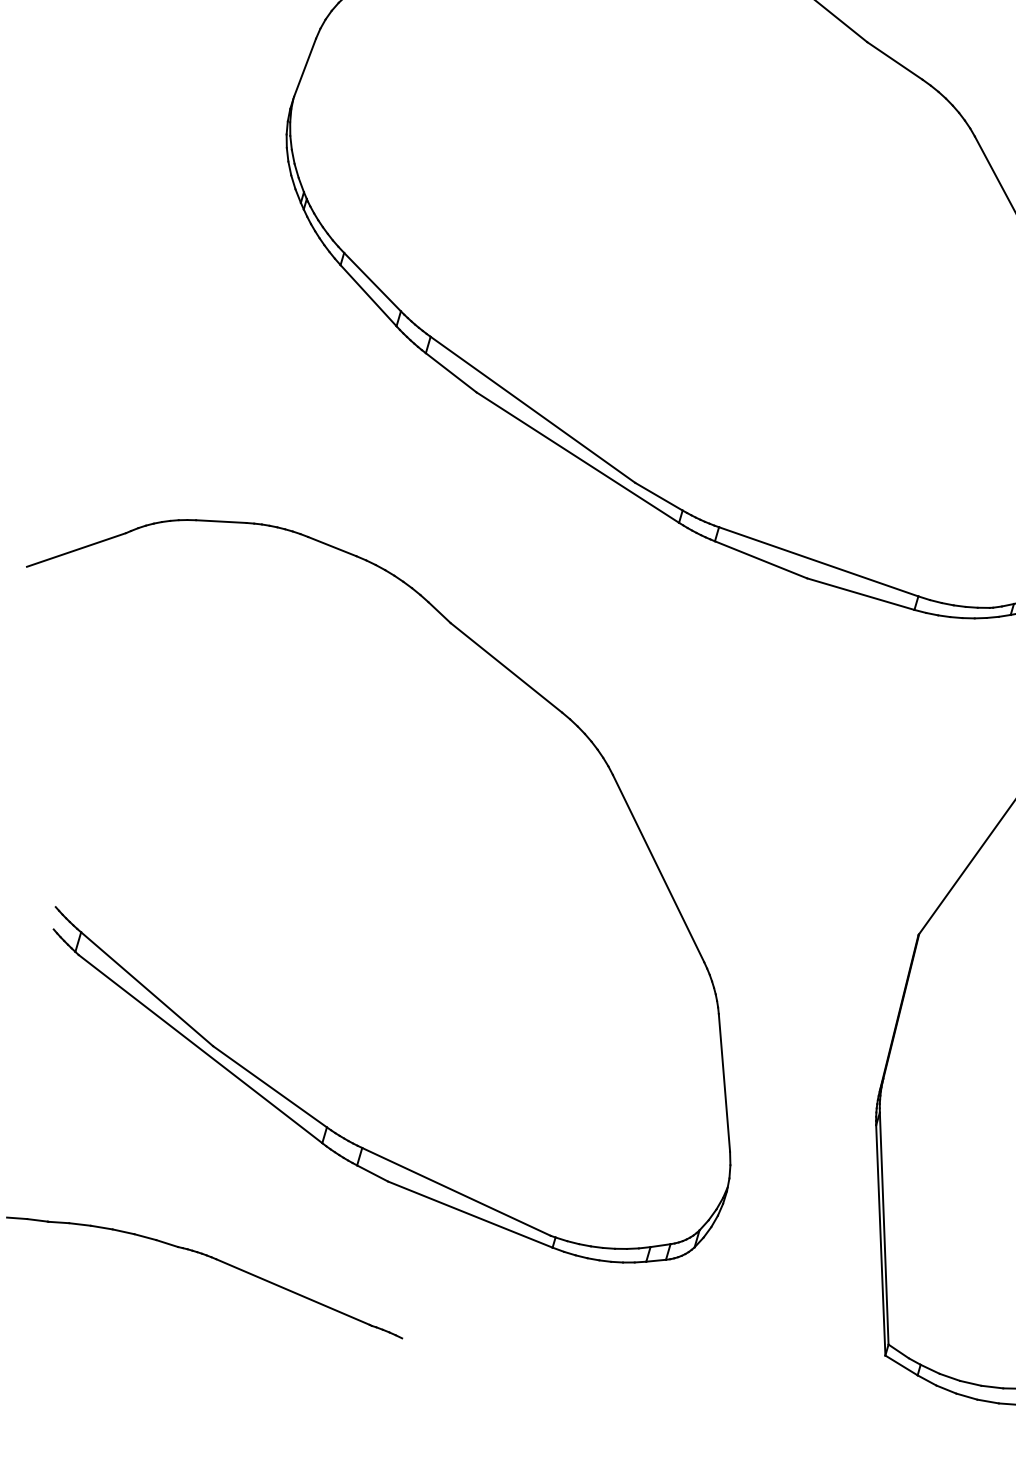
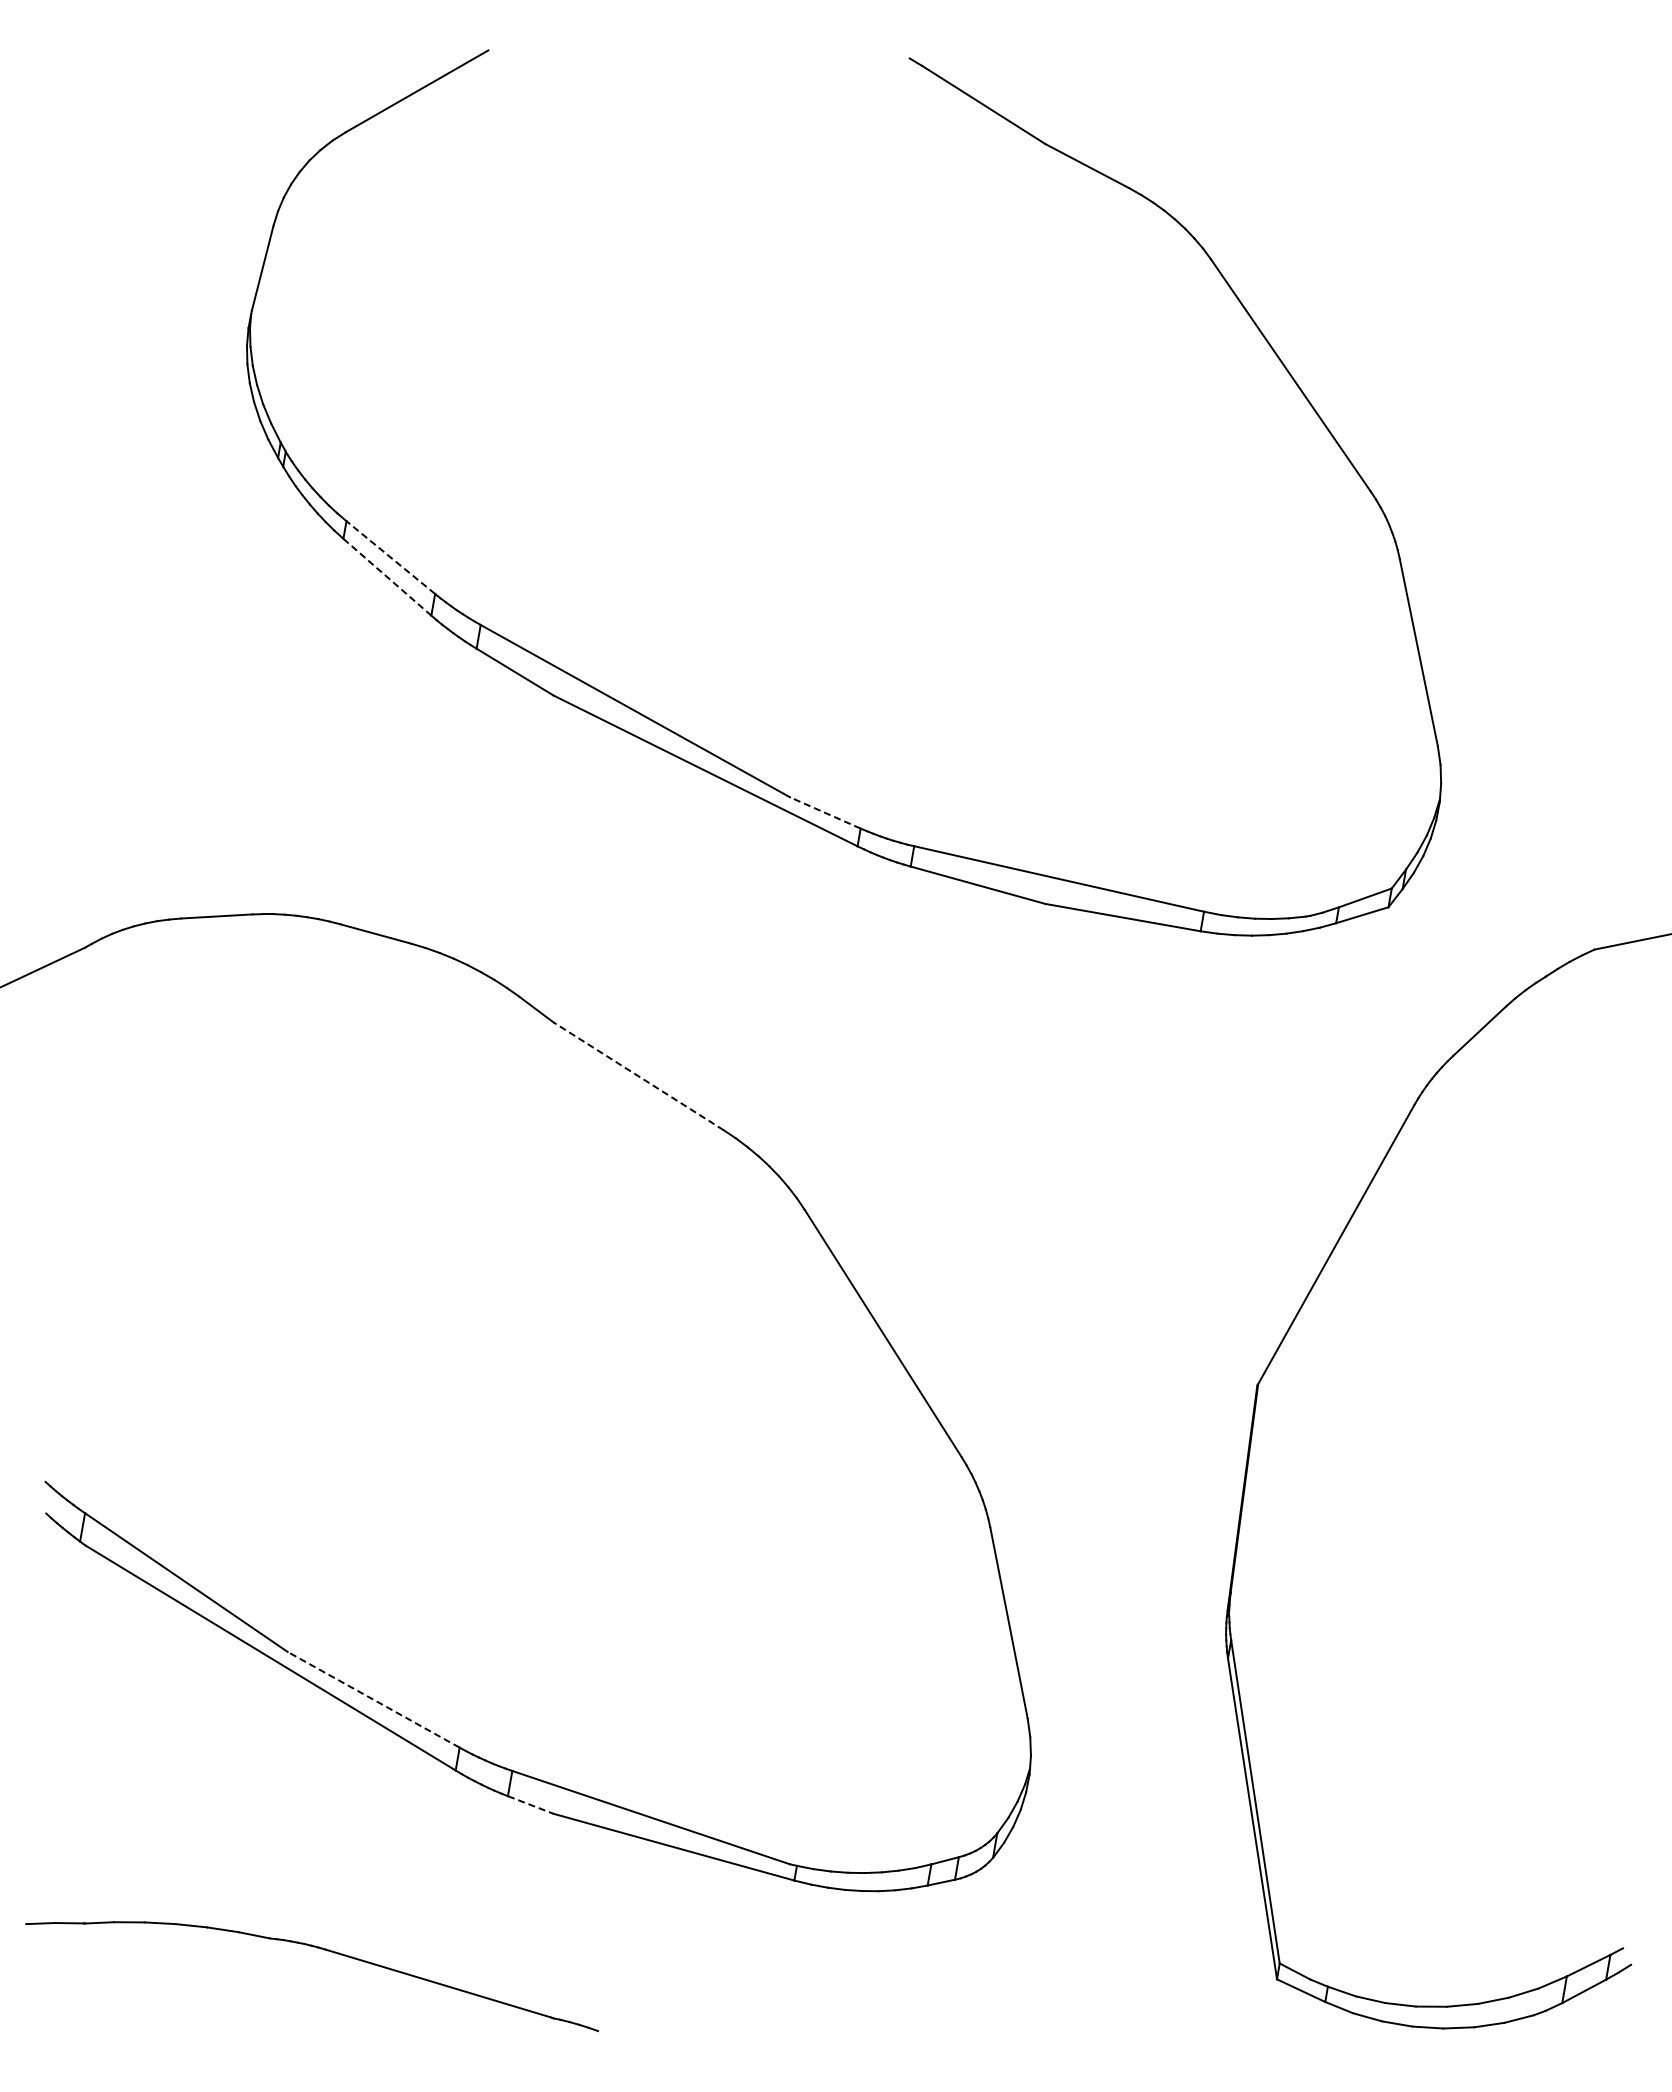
line: (372, 282) -> (390, 557), solid -> dashed
line: (368, 295) -> (387, 577), solid -> dashed
line: (659, 496) -> (825, 812), solid -> dashed
line: (506, 667) -> (638, 1076), solid -> dashed
line: (269, 1086) -> (373, 1699), solid -> dashed
line: (372, 1173) -> (530, 1805), solid -> dashed

